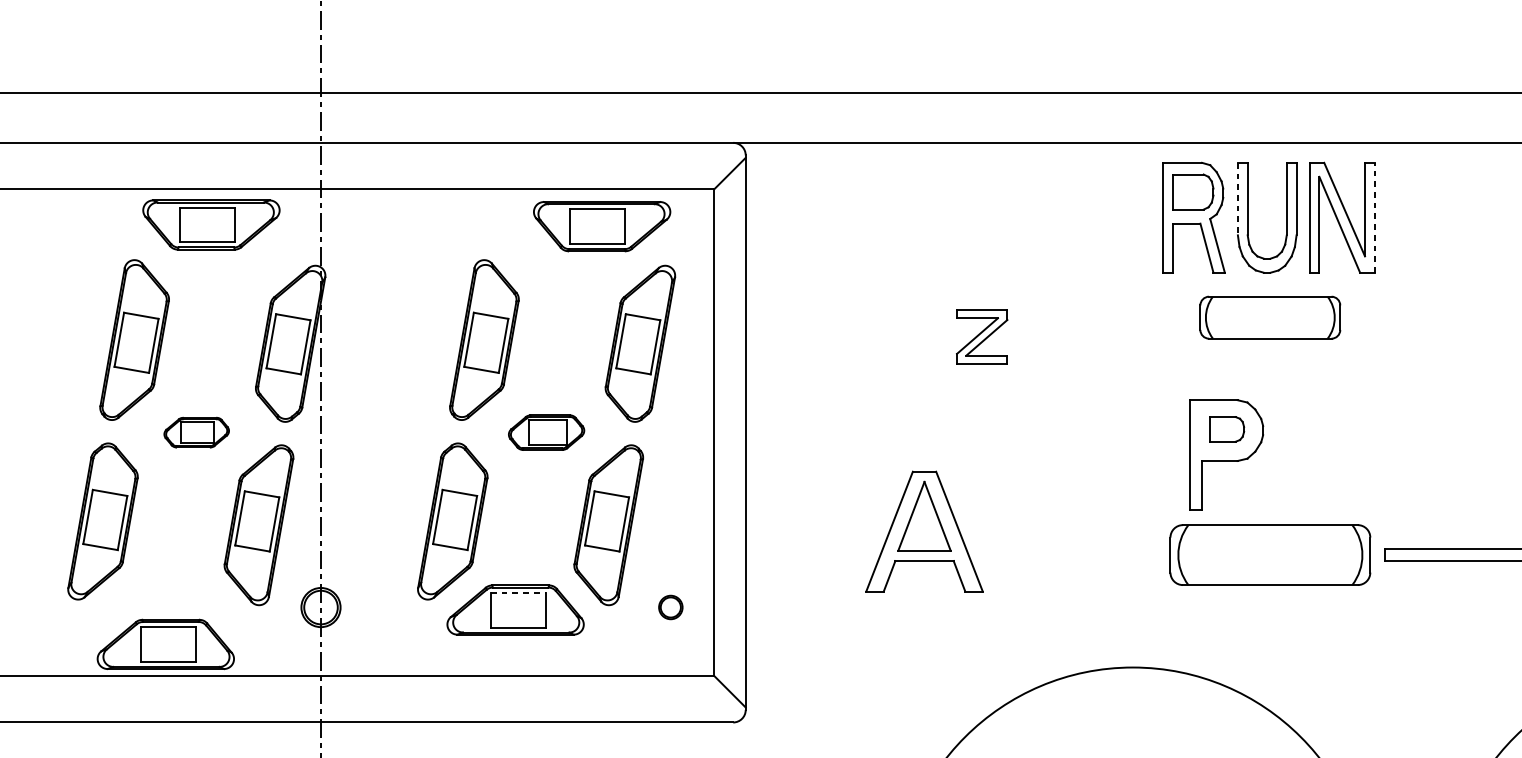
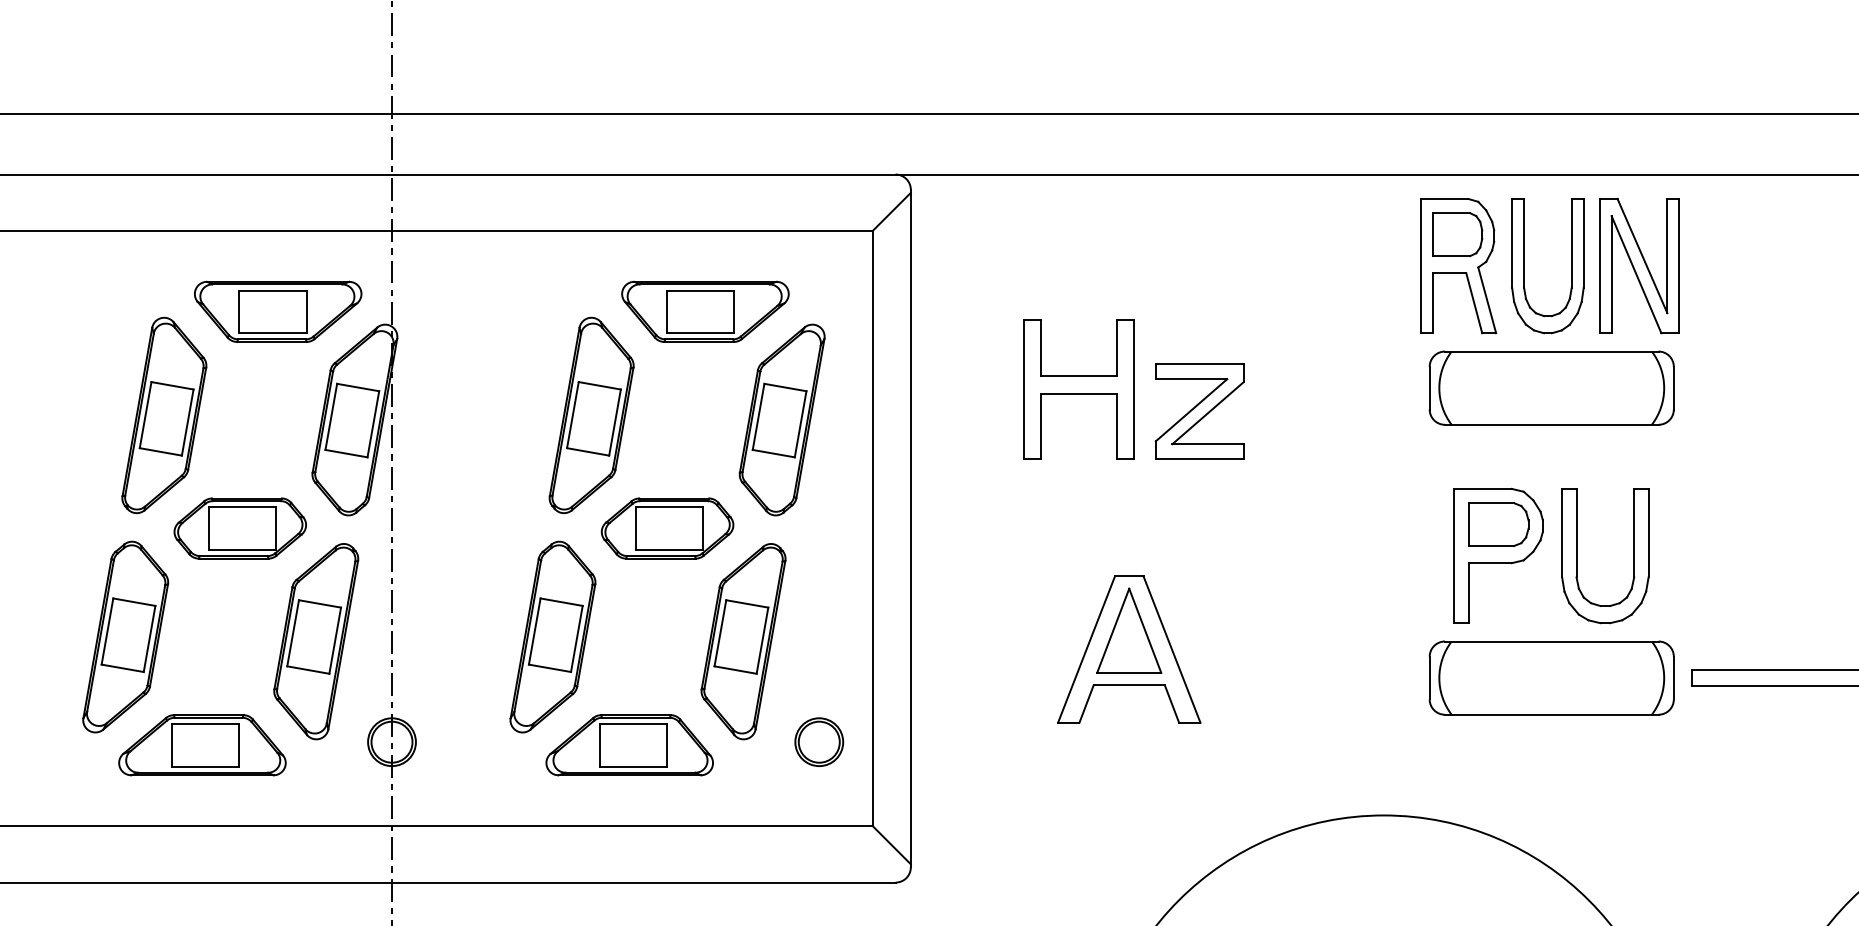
line: (1238, 199) -> (1512, 243), dashed -> solid
line: (1374, 217) -> (1679, 265), dashed -> solid
part: (211, 224) -> (278, 311), moved
part: (602, 226) -> (705, 311), moved
part: (1270, 317) -> (1551, 387), size x1.43
part: (882, 318) -> (1078, 389), added
part: (982, 336) -> (1199, 411), size x1.43
part: (1226, 429) -> (1498, 524), size x1.43
part: (196, 432) -> (239, 528), size x1.67
part: (546, 432) -> (667, 528), size x1.43
part: (1291, 455) -> (1577, 556), added
line: (518, 592) -> (633, 723), dashed -> solid
part: (670, 606) -> (819, 741), size x1.67
part: (165, 644) -> (202, 745), moved

